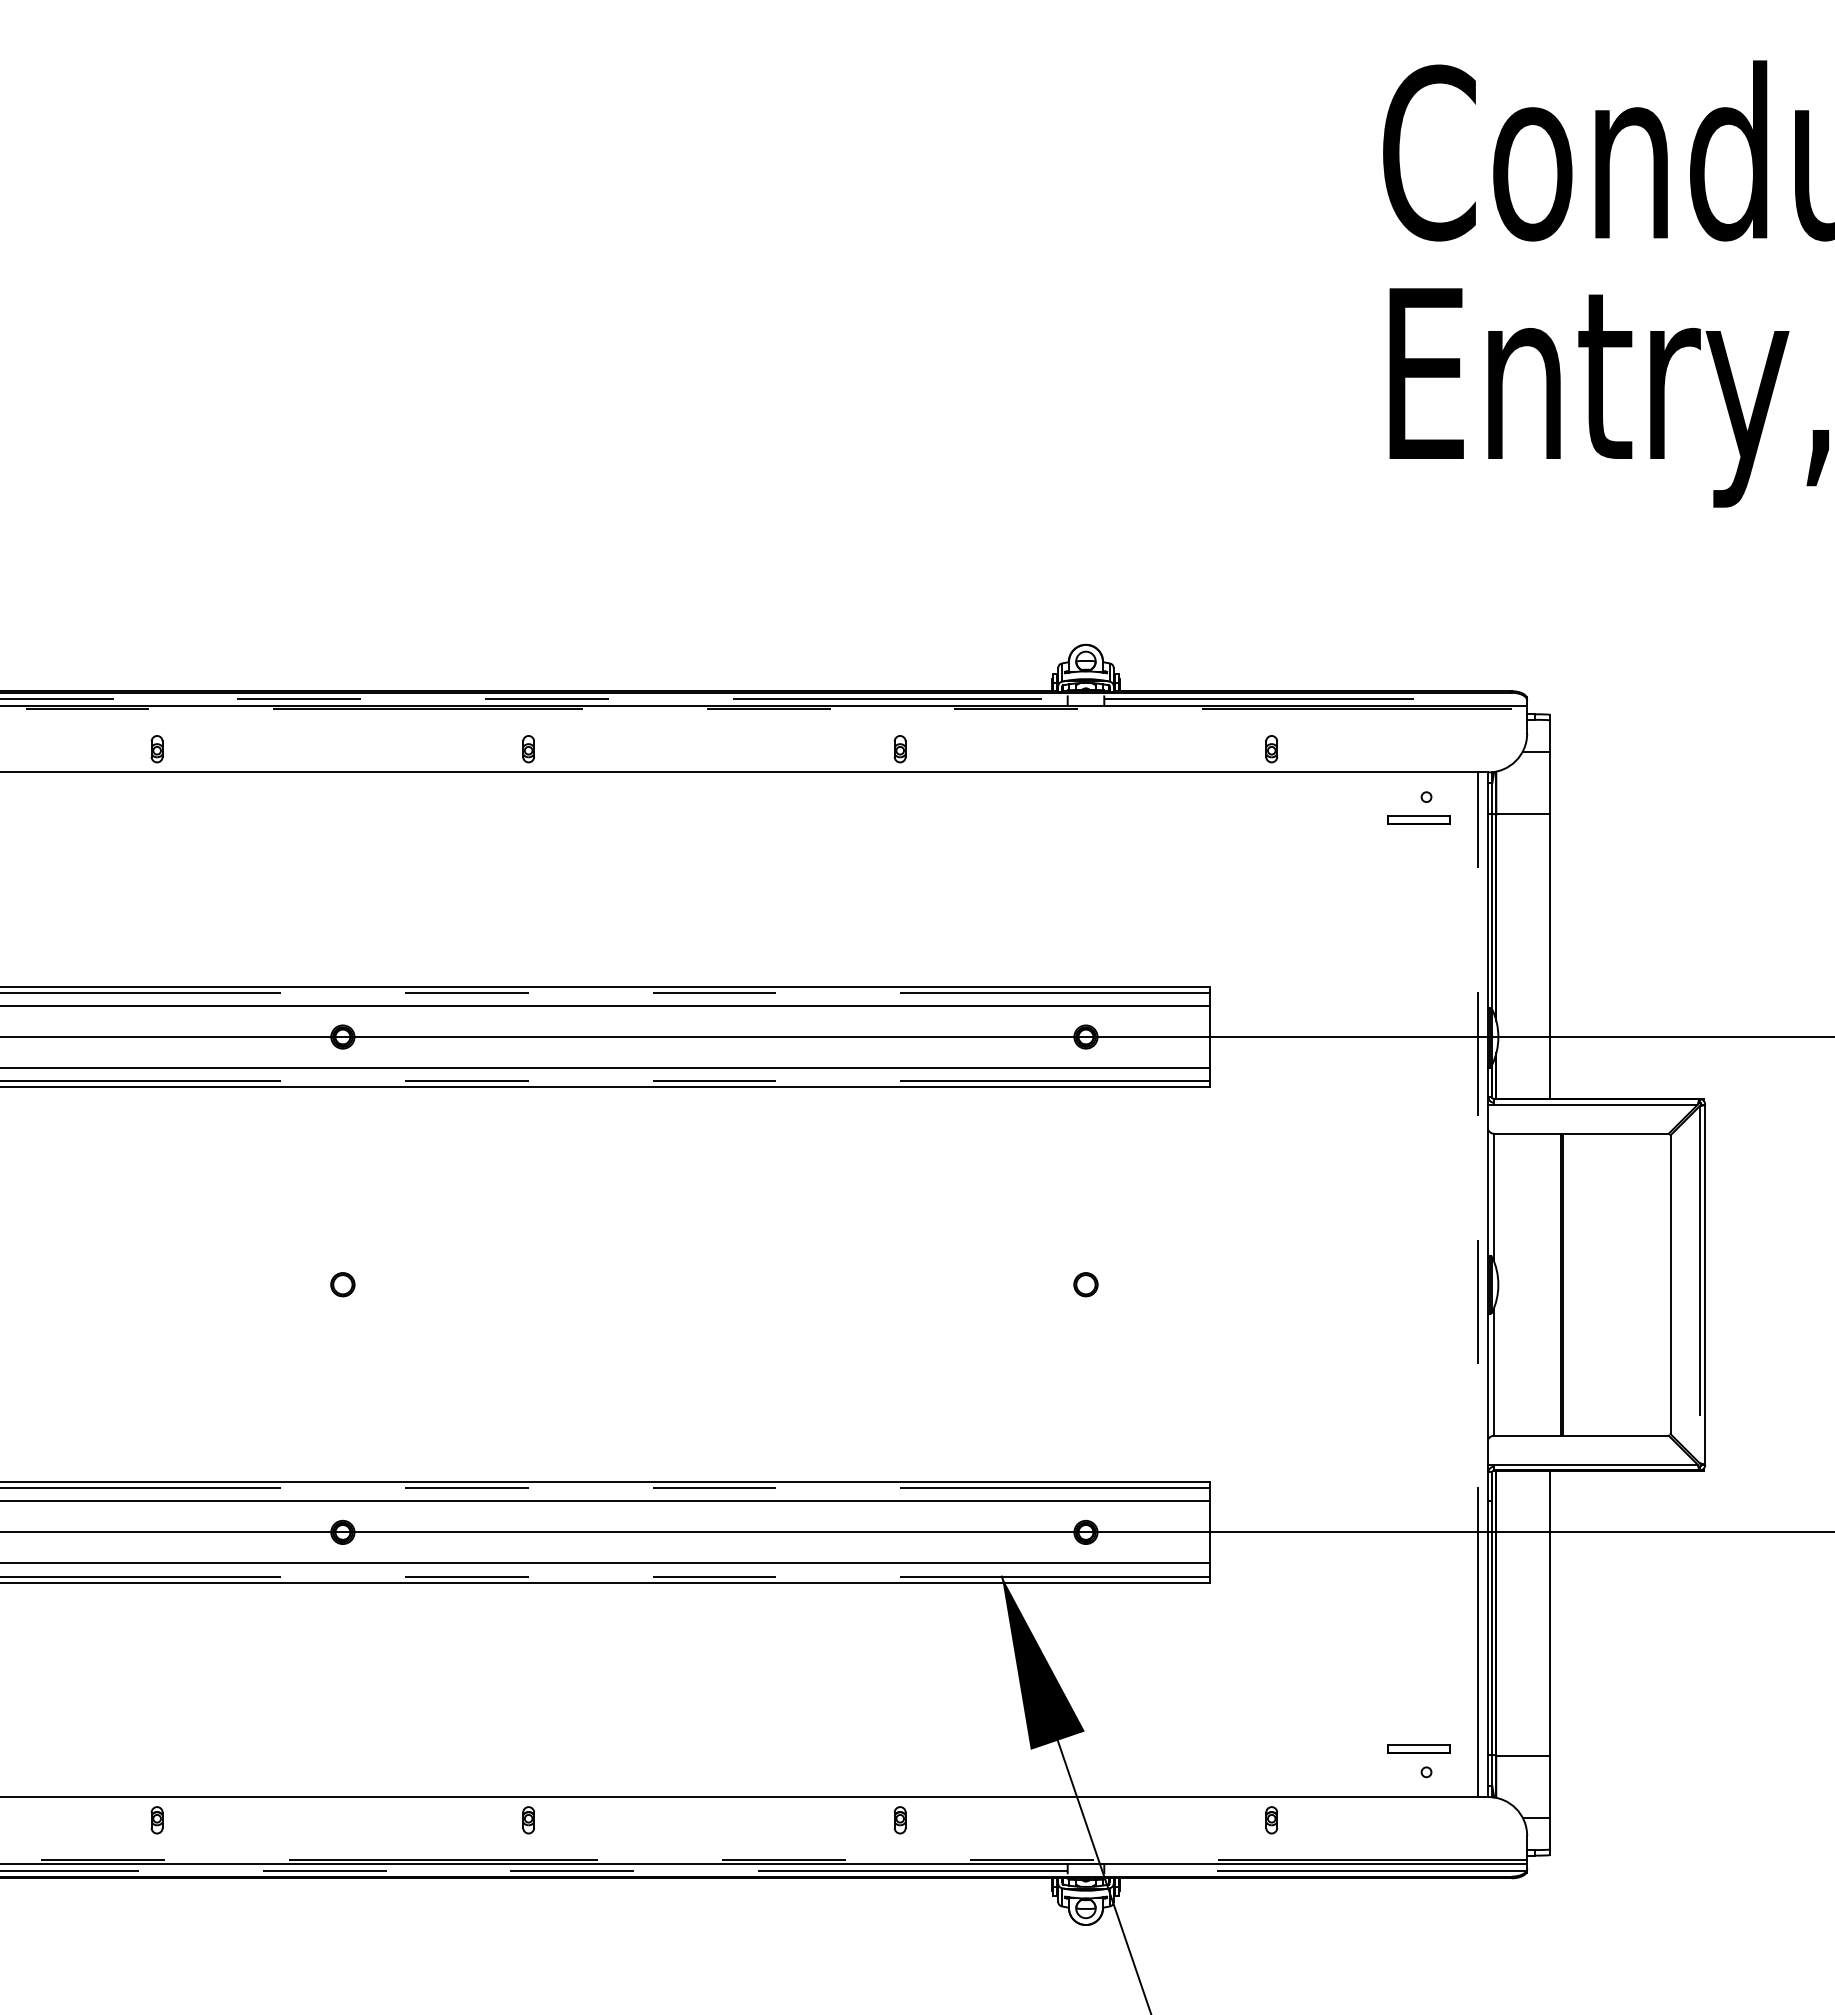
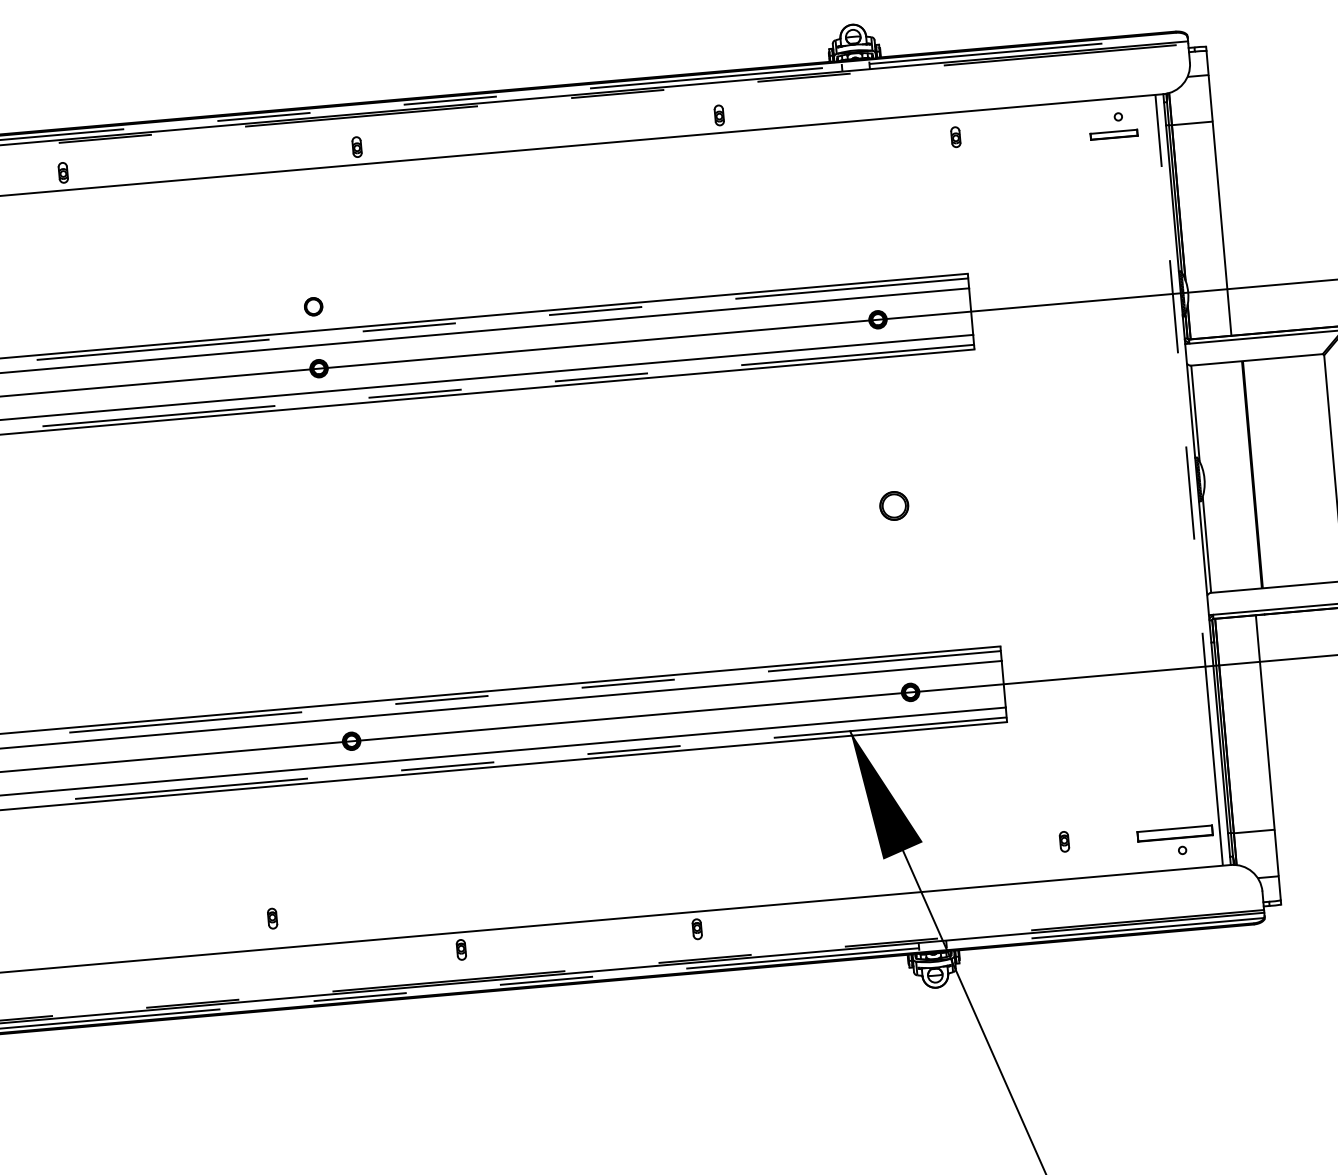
part: (156, 749) -> (62, 173), moved
part: (528, 749) -> (356, 147), moved
part: (1271, 749) -> (955, 137), moved
part: (342, 1284) -> (313, 306), moved
part: (1085, 1284) -> (893, 505), size x1.6
part: (1418, 1748) -> (1174, 833), size x1.6
part: (156, 1820) -> (272, 918), moved
part: (528, 1820) -> (461, 950), moved
part: (899, 1820) -> (696, 929), moved
part: (1271, 1820) -> (1064, 841), moved

